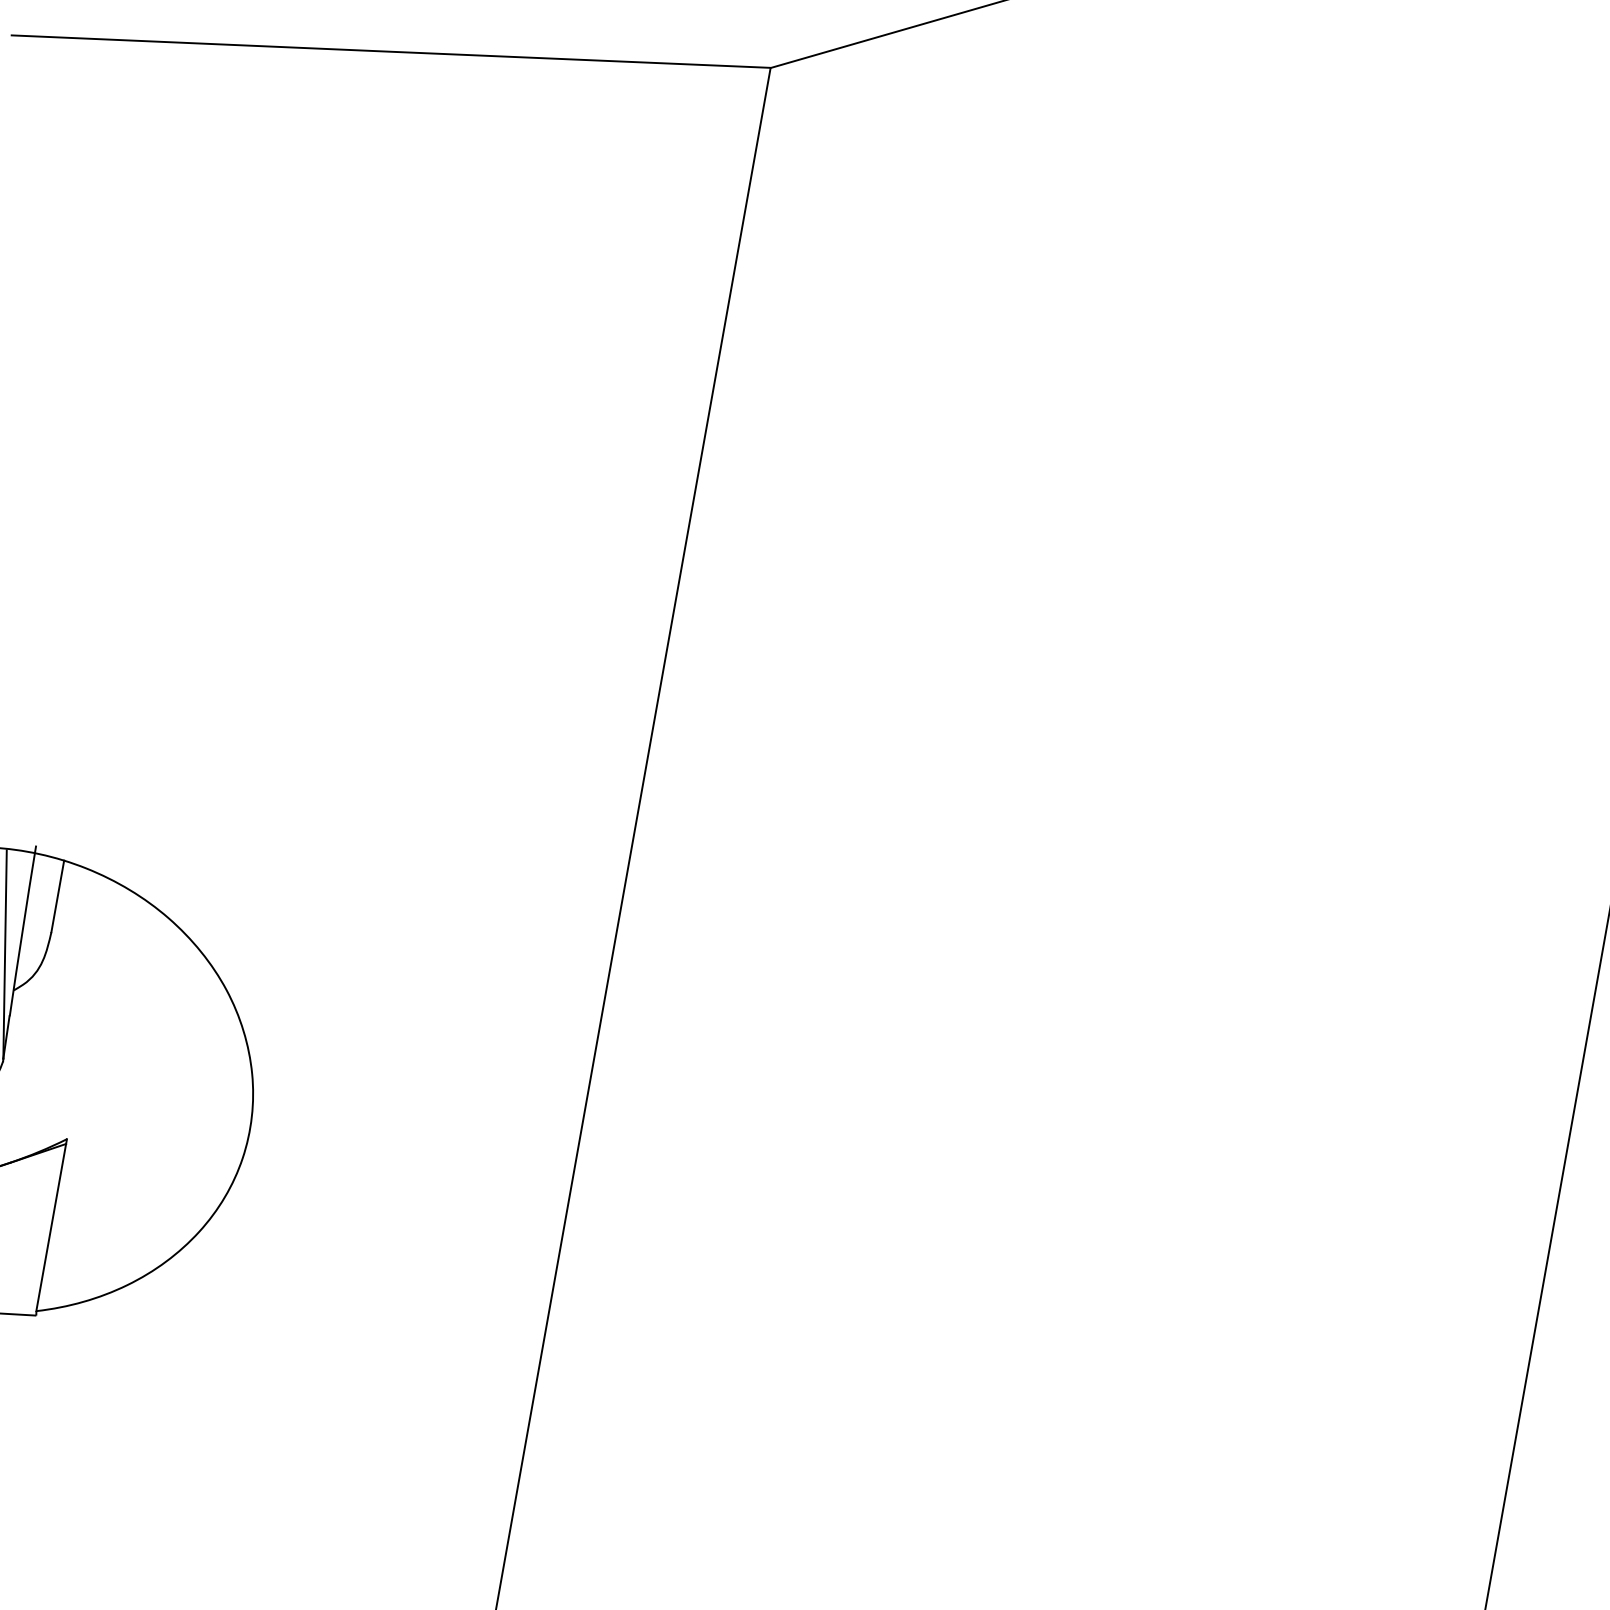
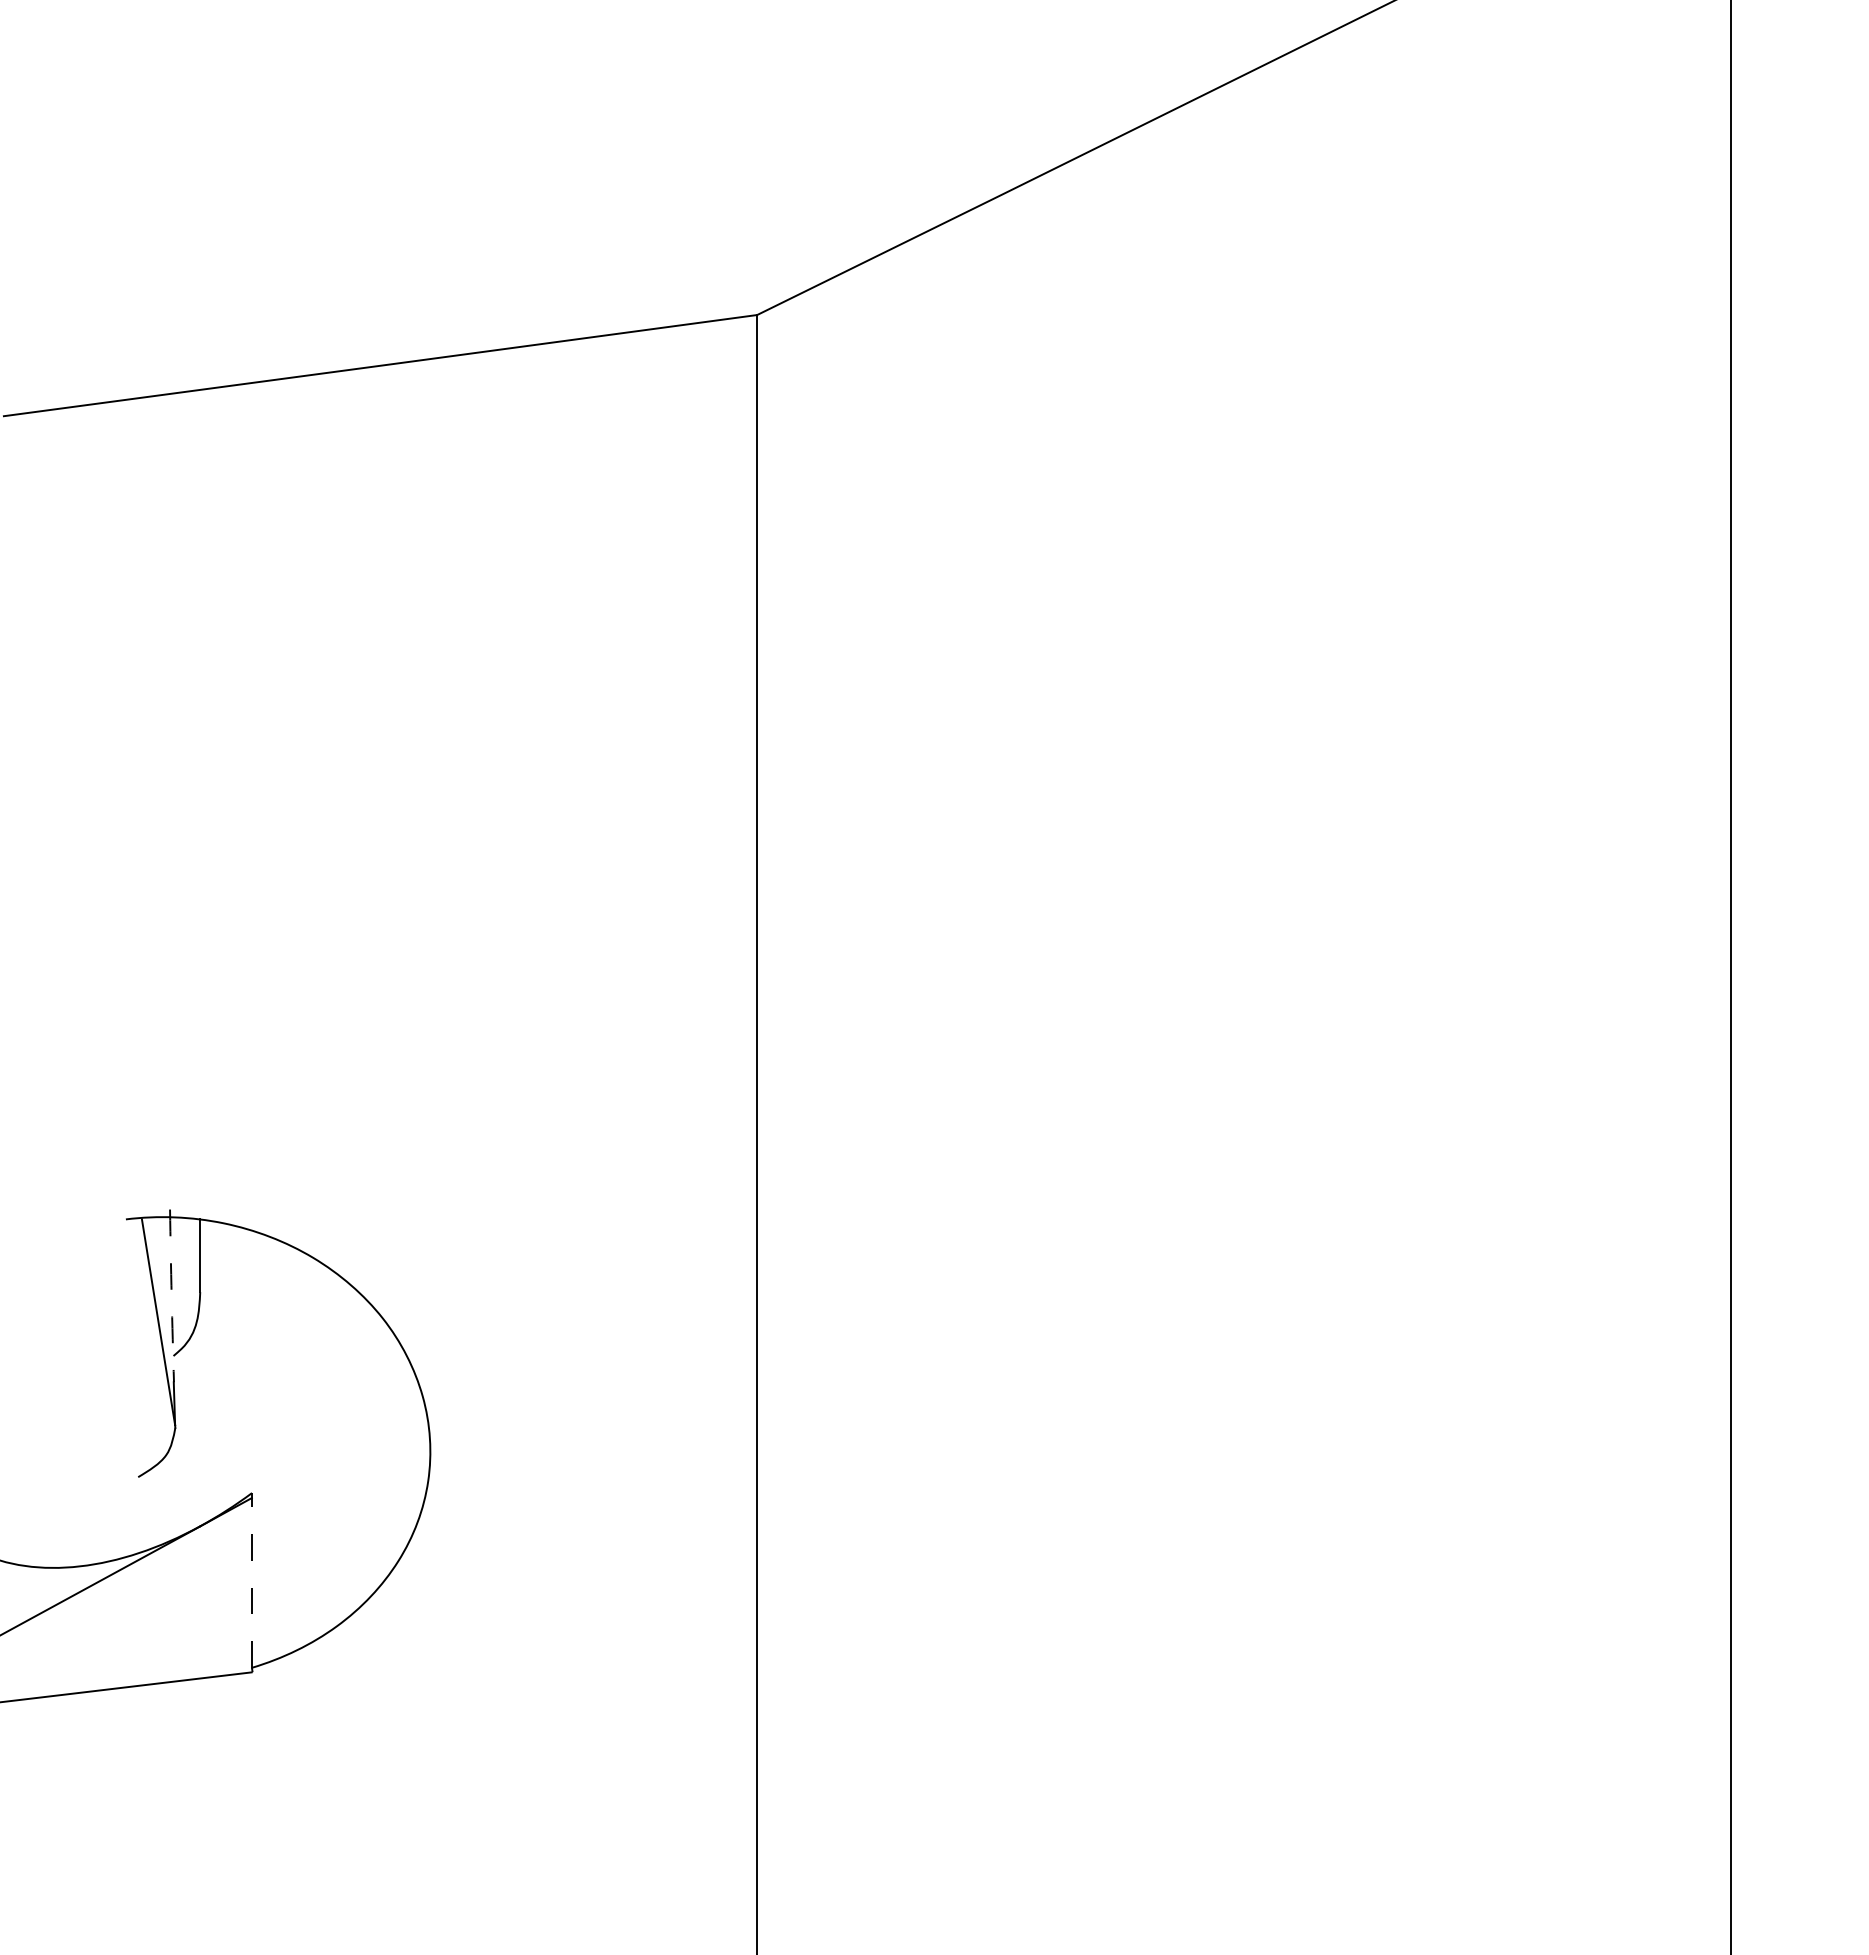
arc: (22, 930) -> (171, 1295), solid -> dashed
line: (51, 1225) -> (251, 1580), solid -> dashed

